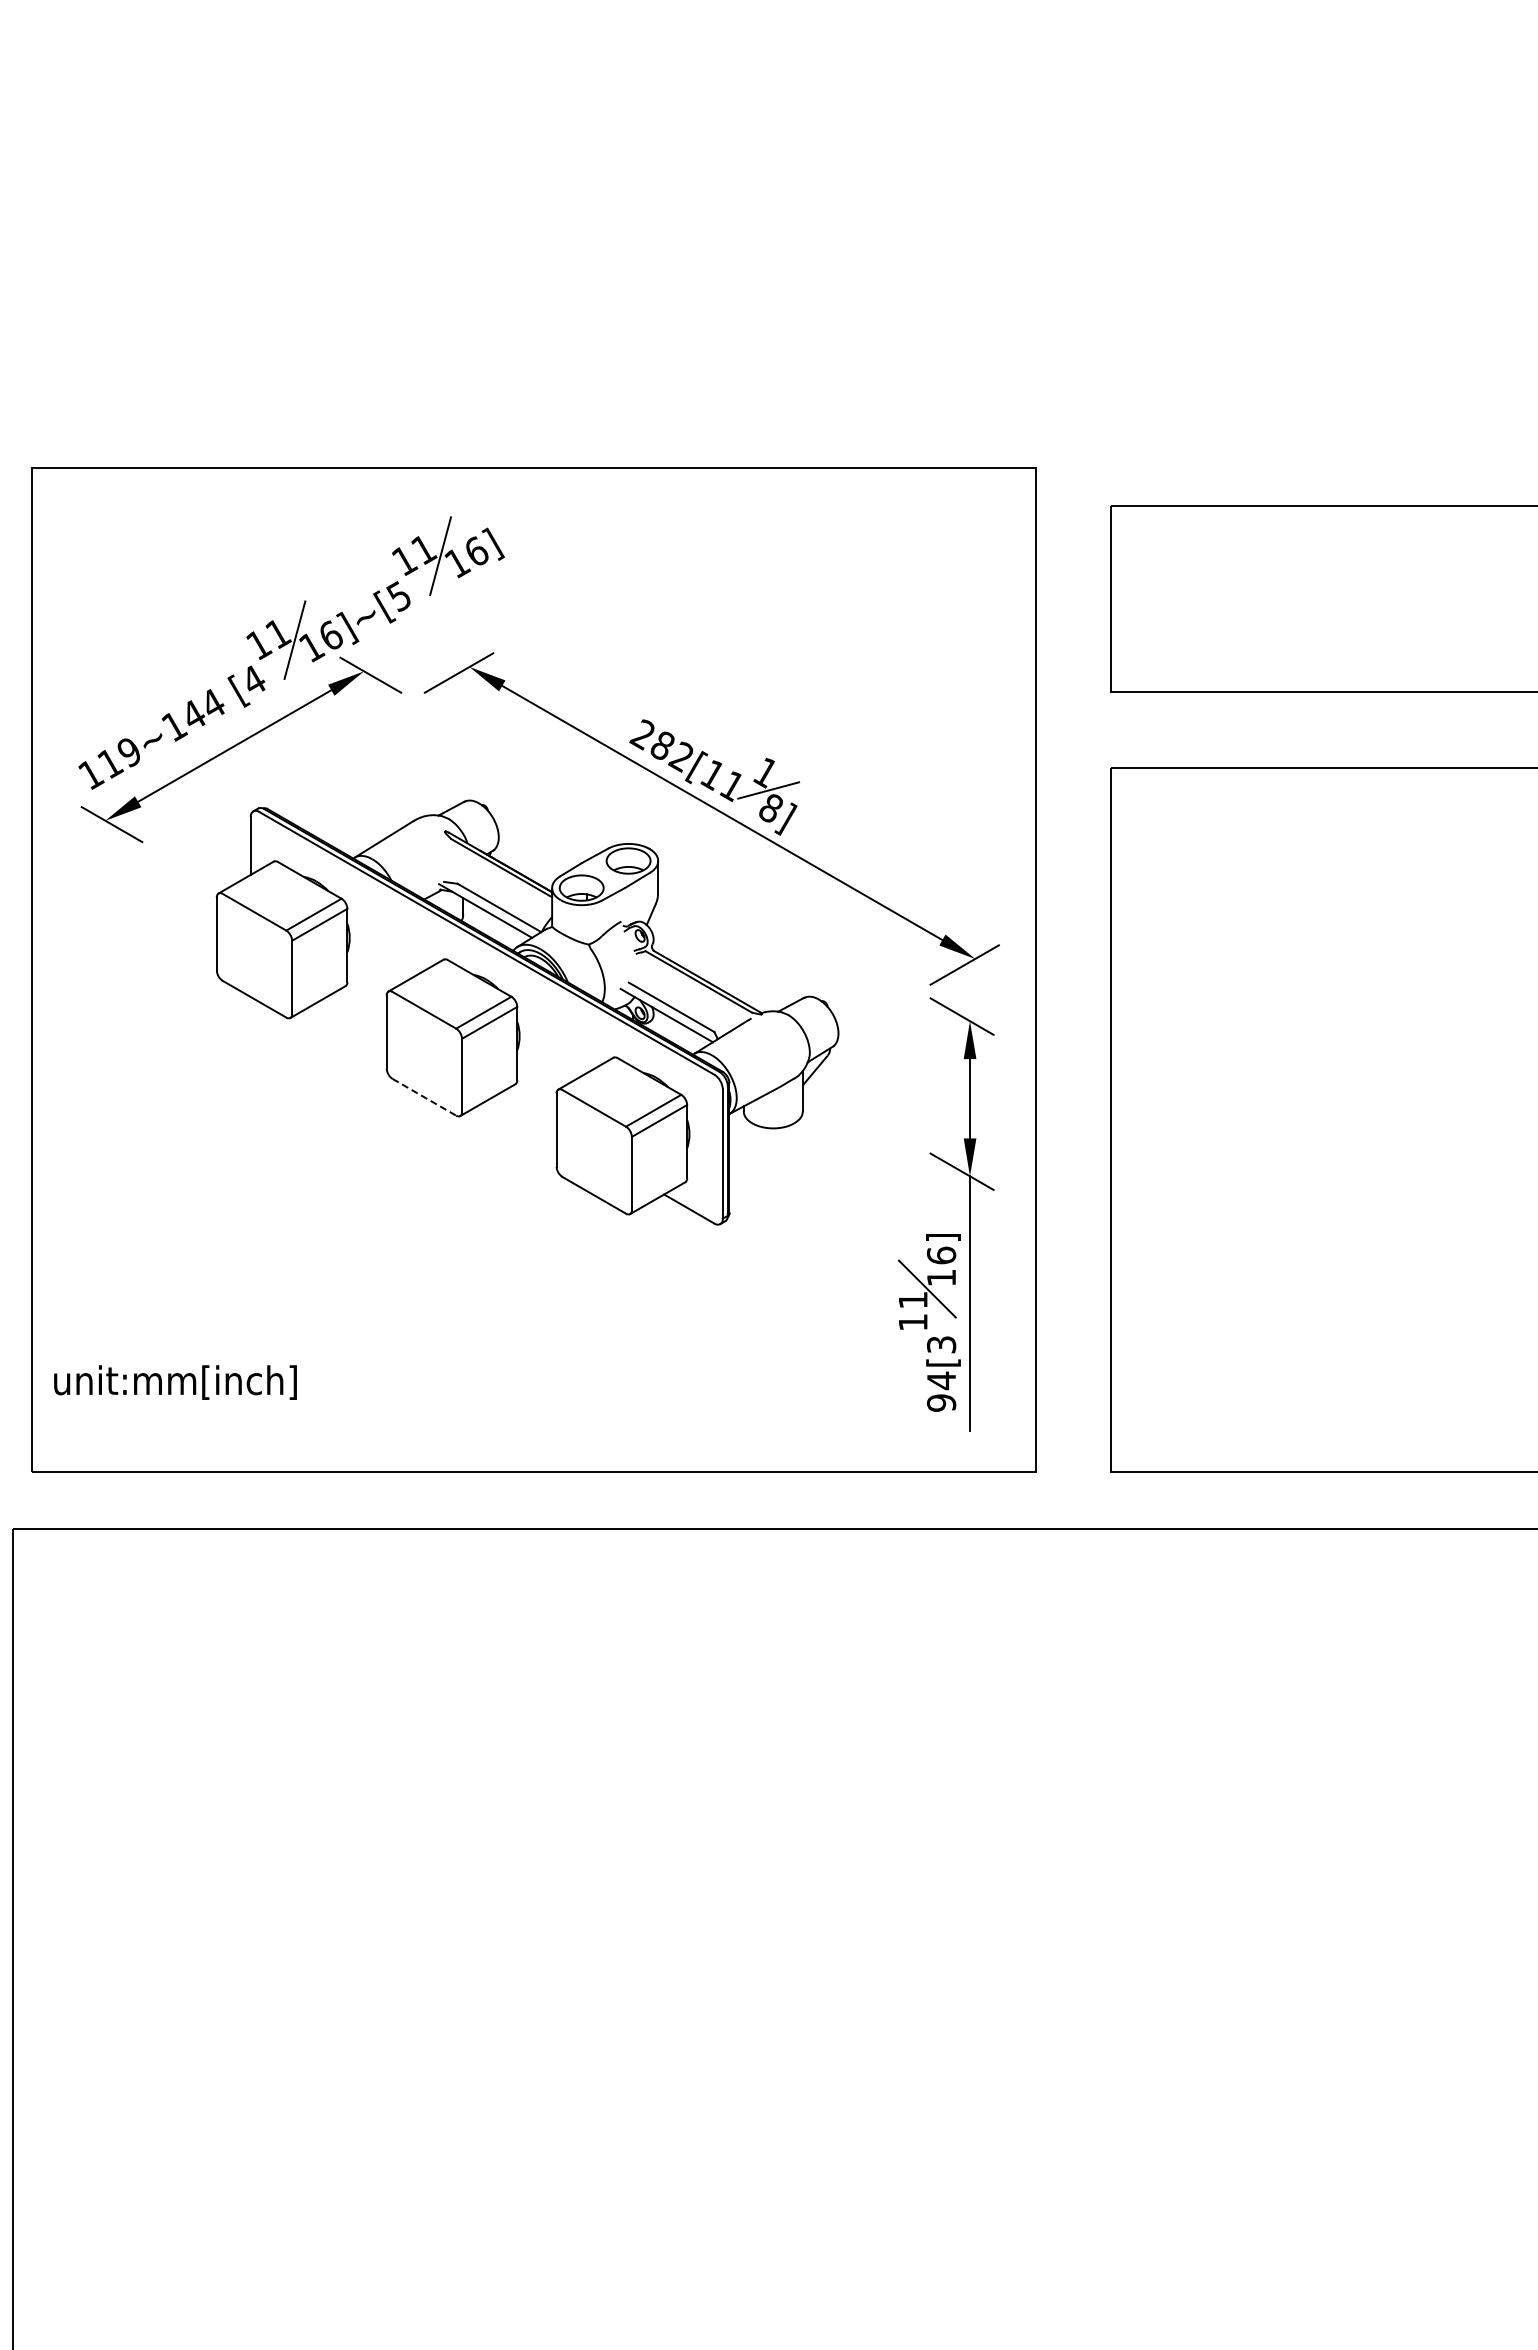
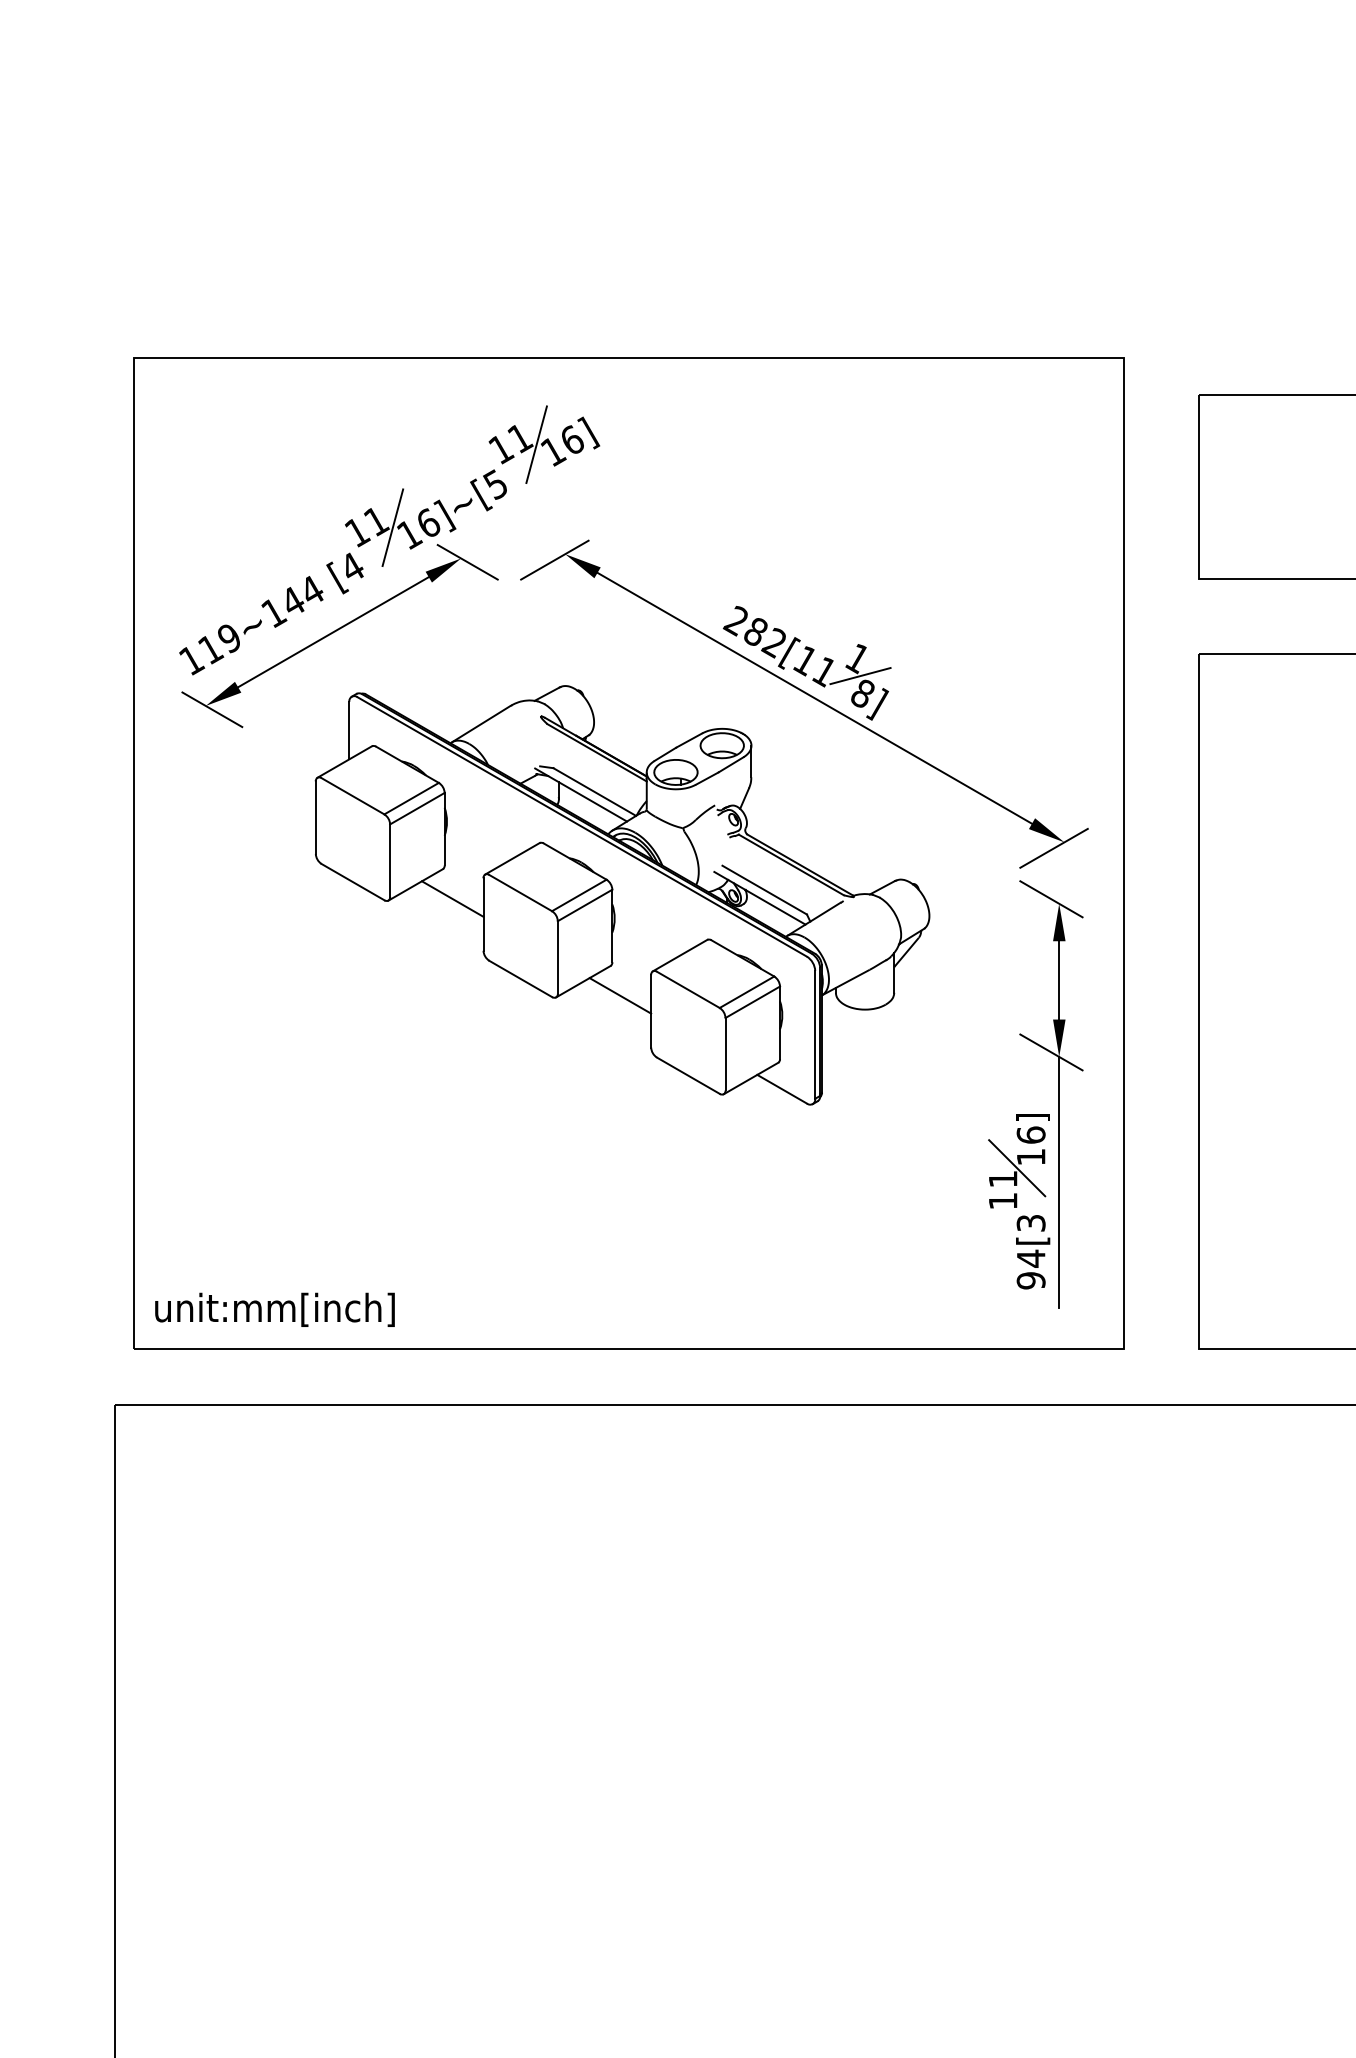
line: (355, 1016) -> (452, 899), added
line: (424, 1097) -> (520, 979), dashed -> solid
line: (525, 1114) -> (620, 995), added
text: (175, 1382) -> (274, 1309), moved

